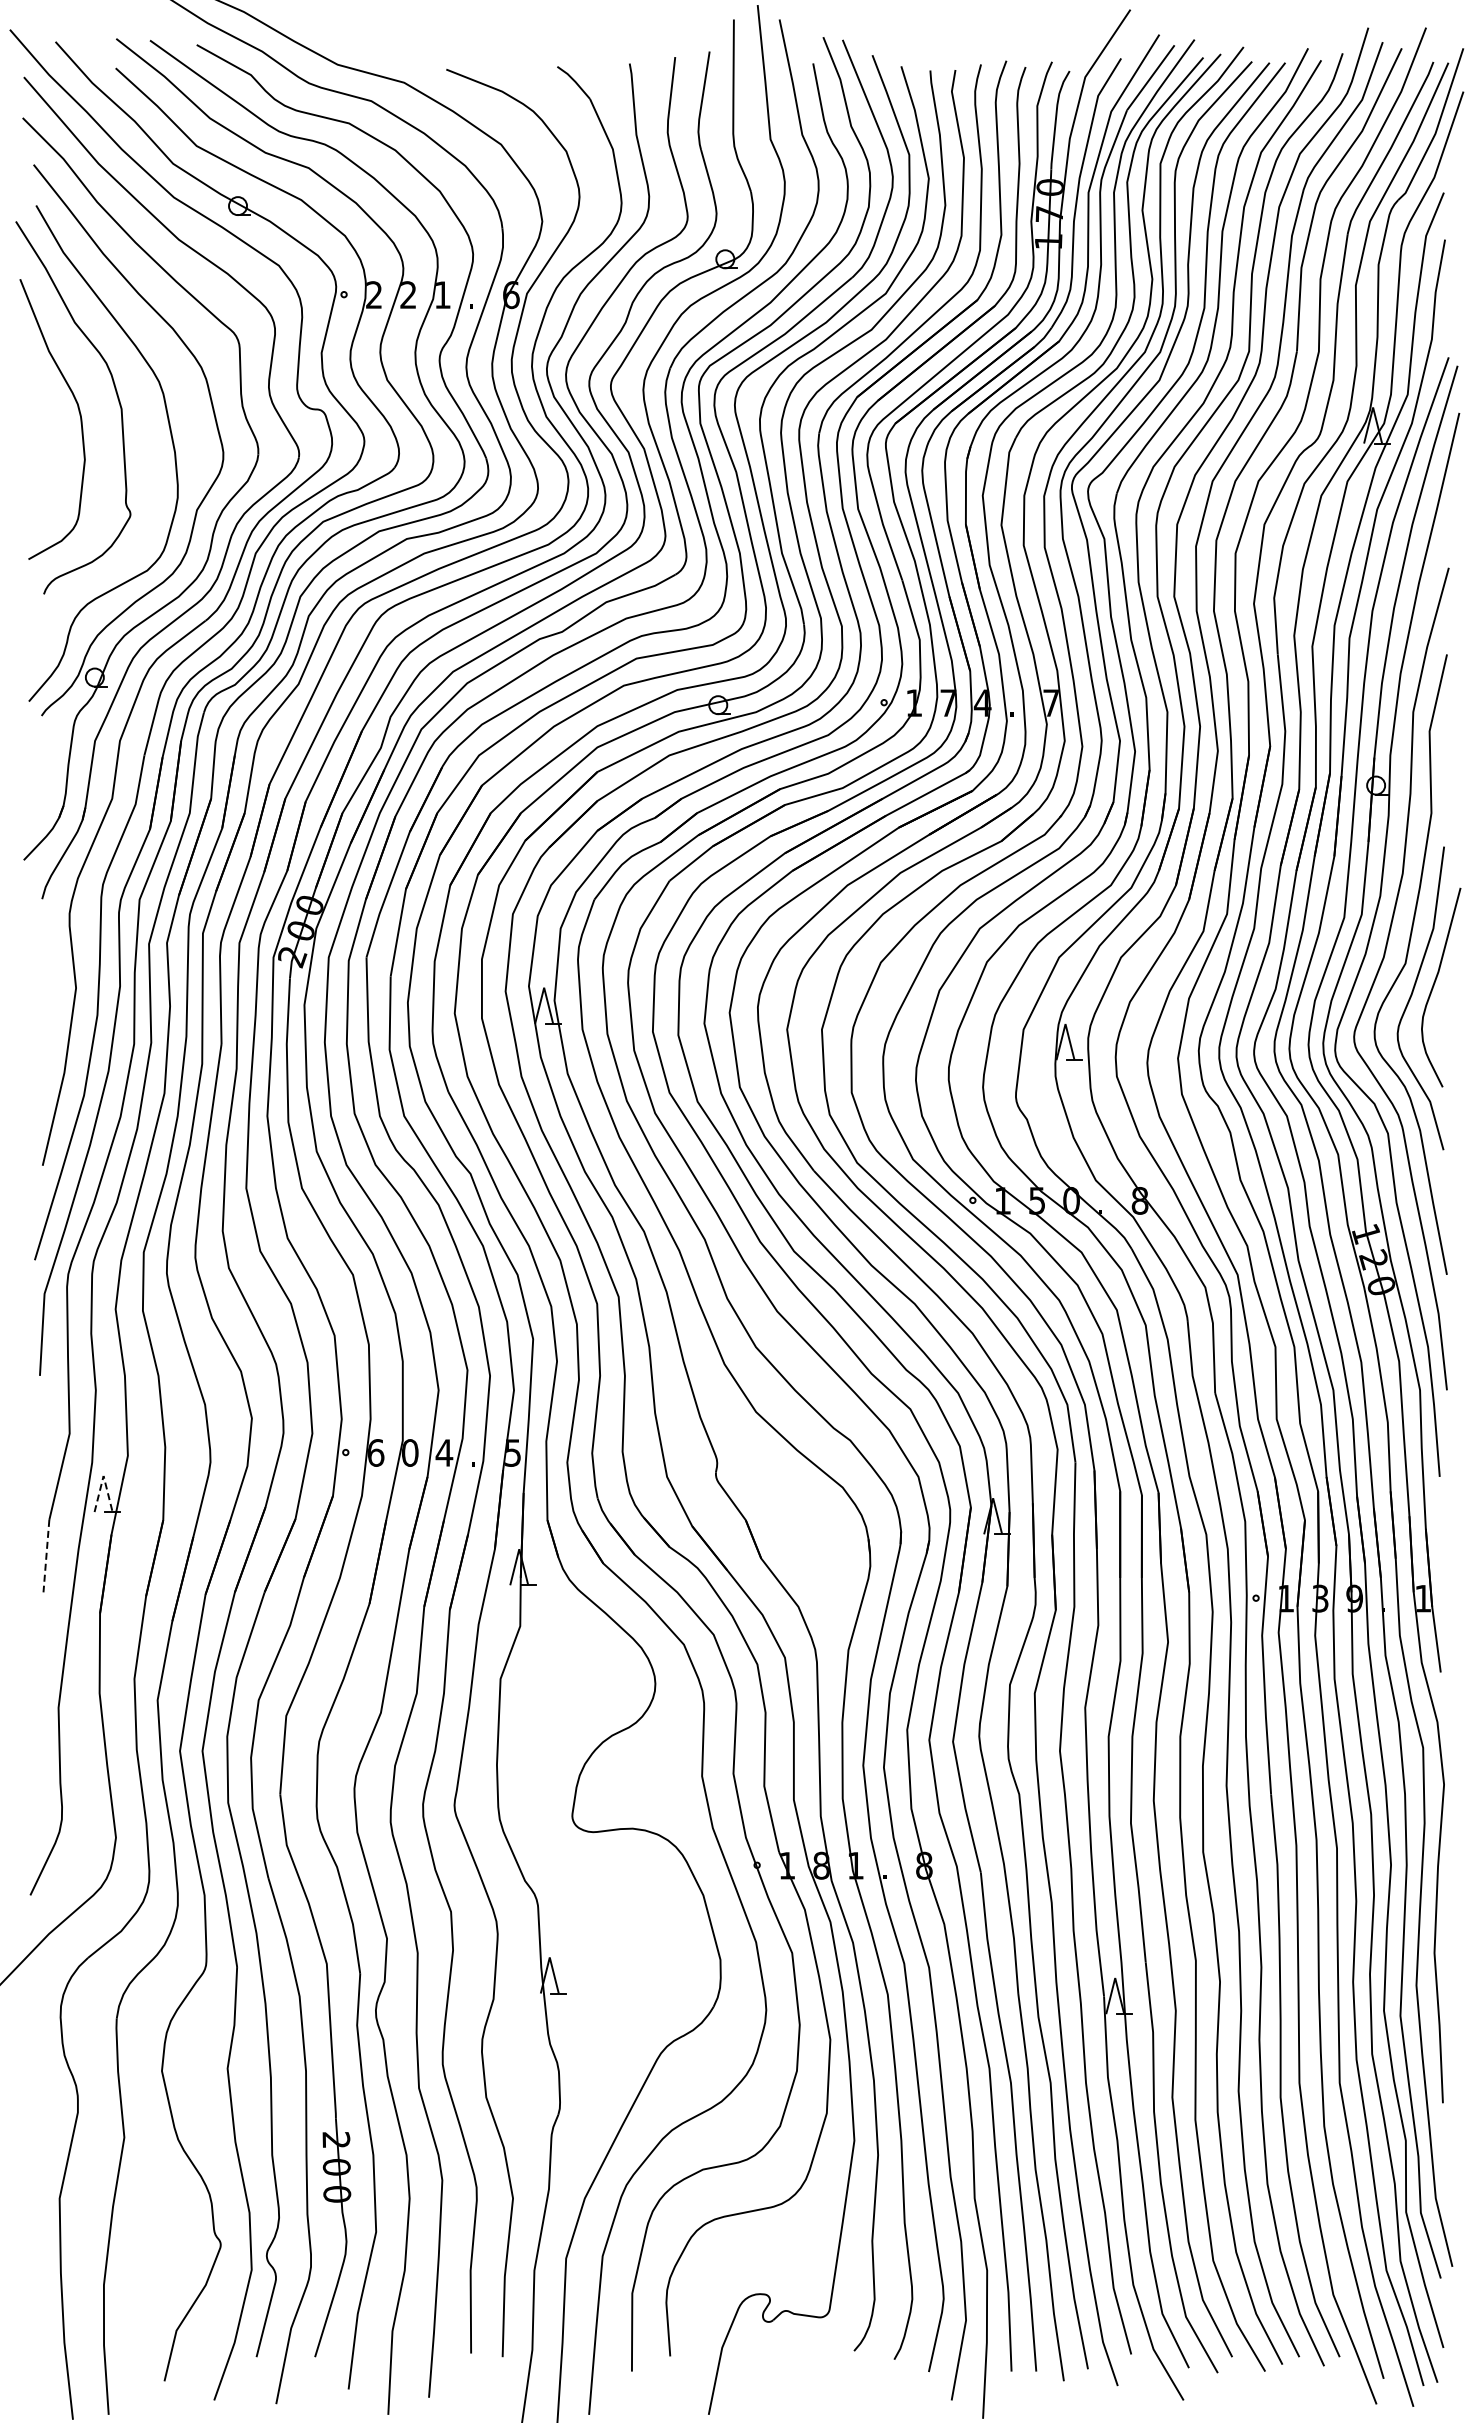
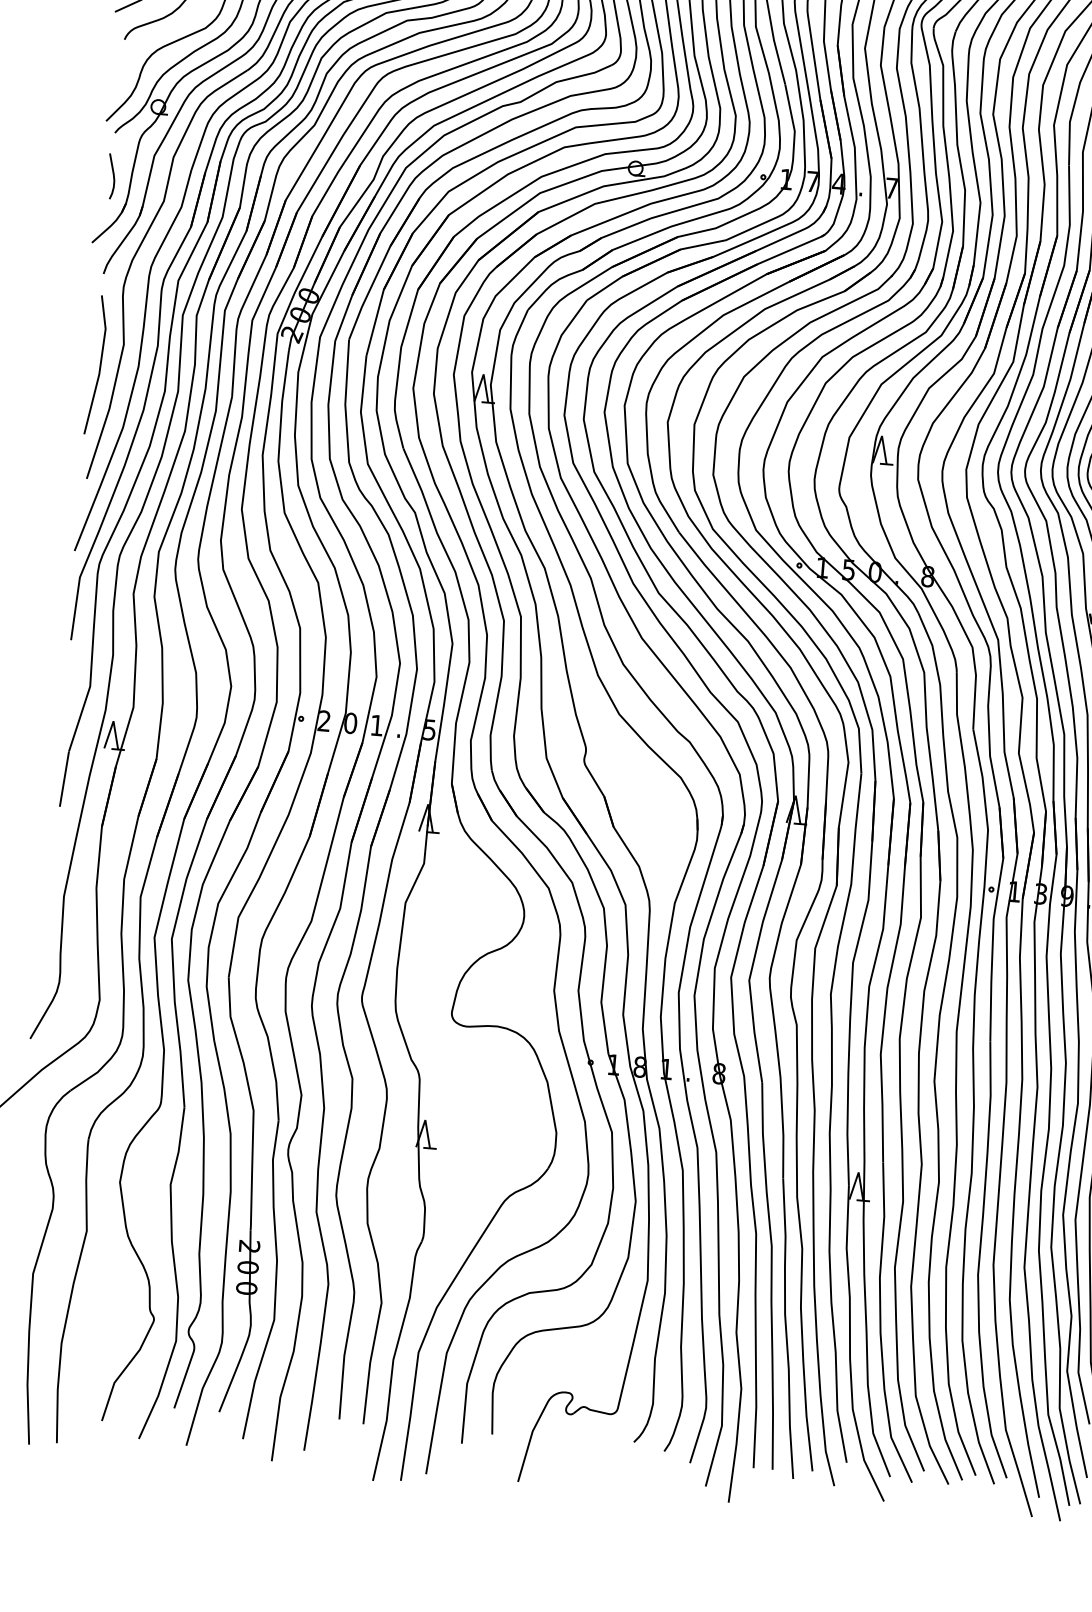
curve: (43, 770) -> (112, 175), added
line: (47, 1017) -> (100, 365), added
text: (375, 1452) -> (324, 720), 6 -> 2
text: (444, 1452) -> (377, 725), 4 -> 1
line: (103, 1475) -> (113, 720), dashed -> solid
line: (46, 1556) -> (64, 779), dashed -> solid

